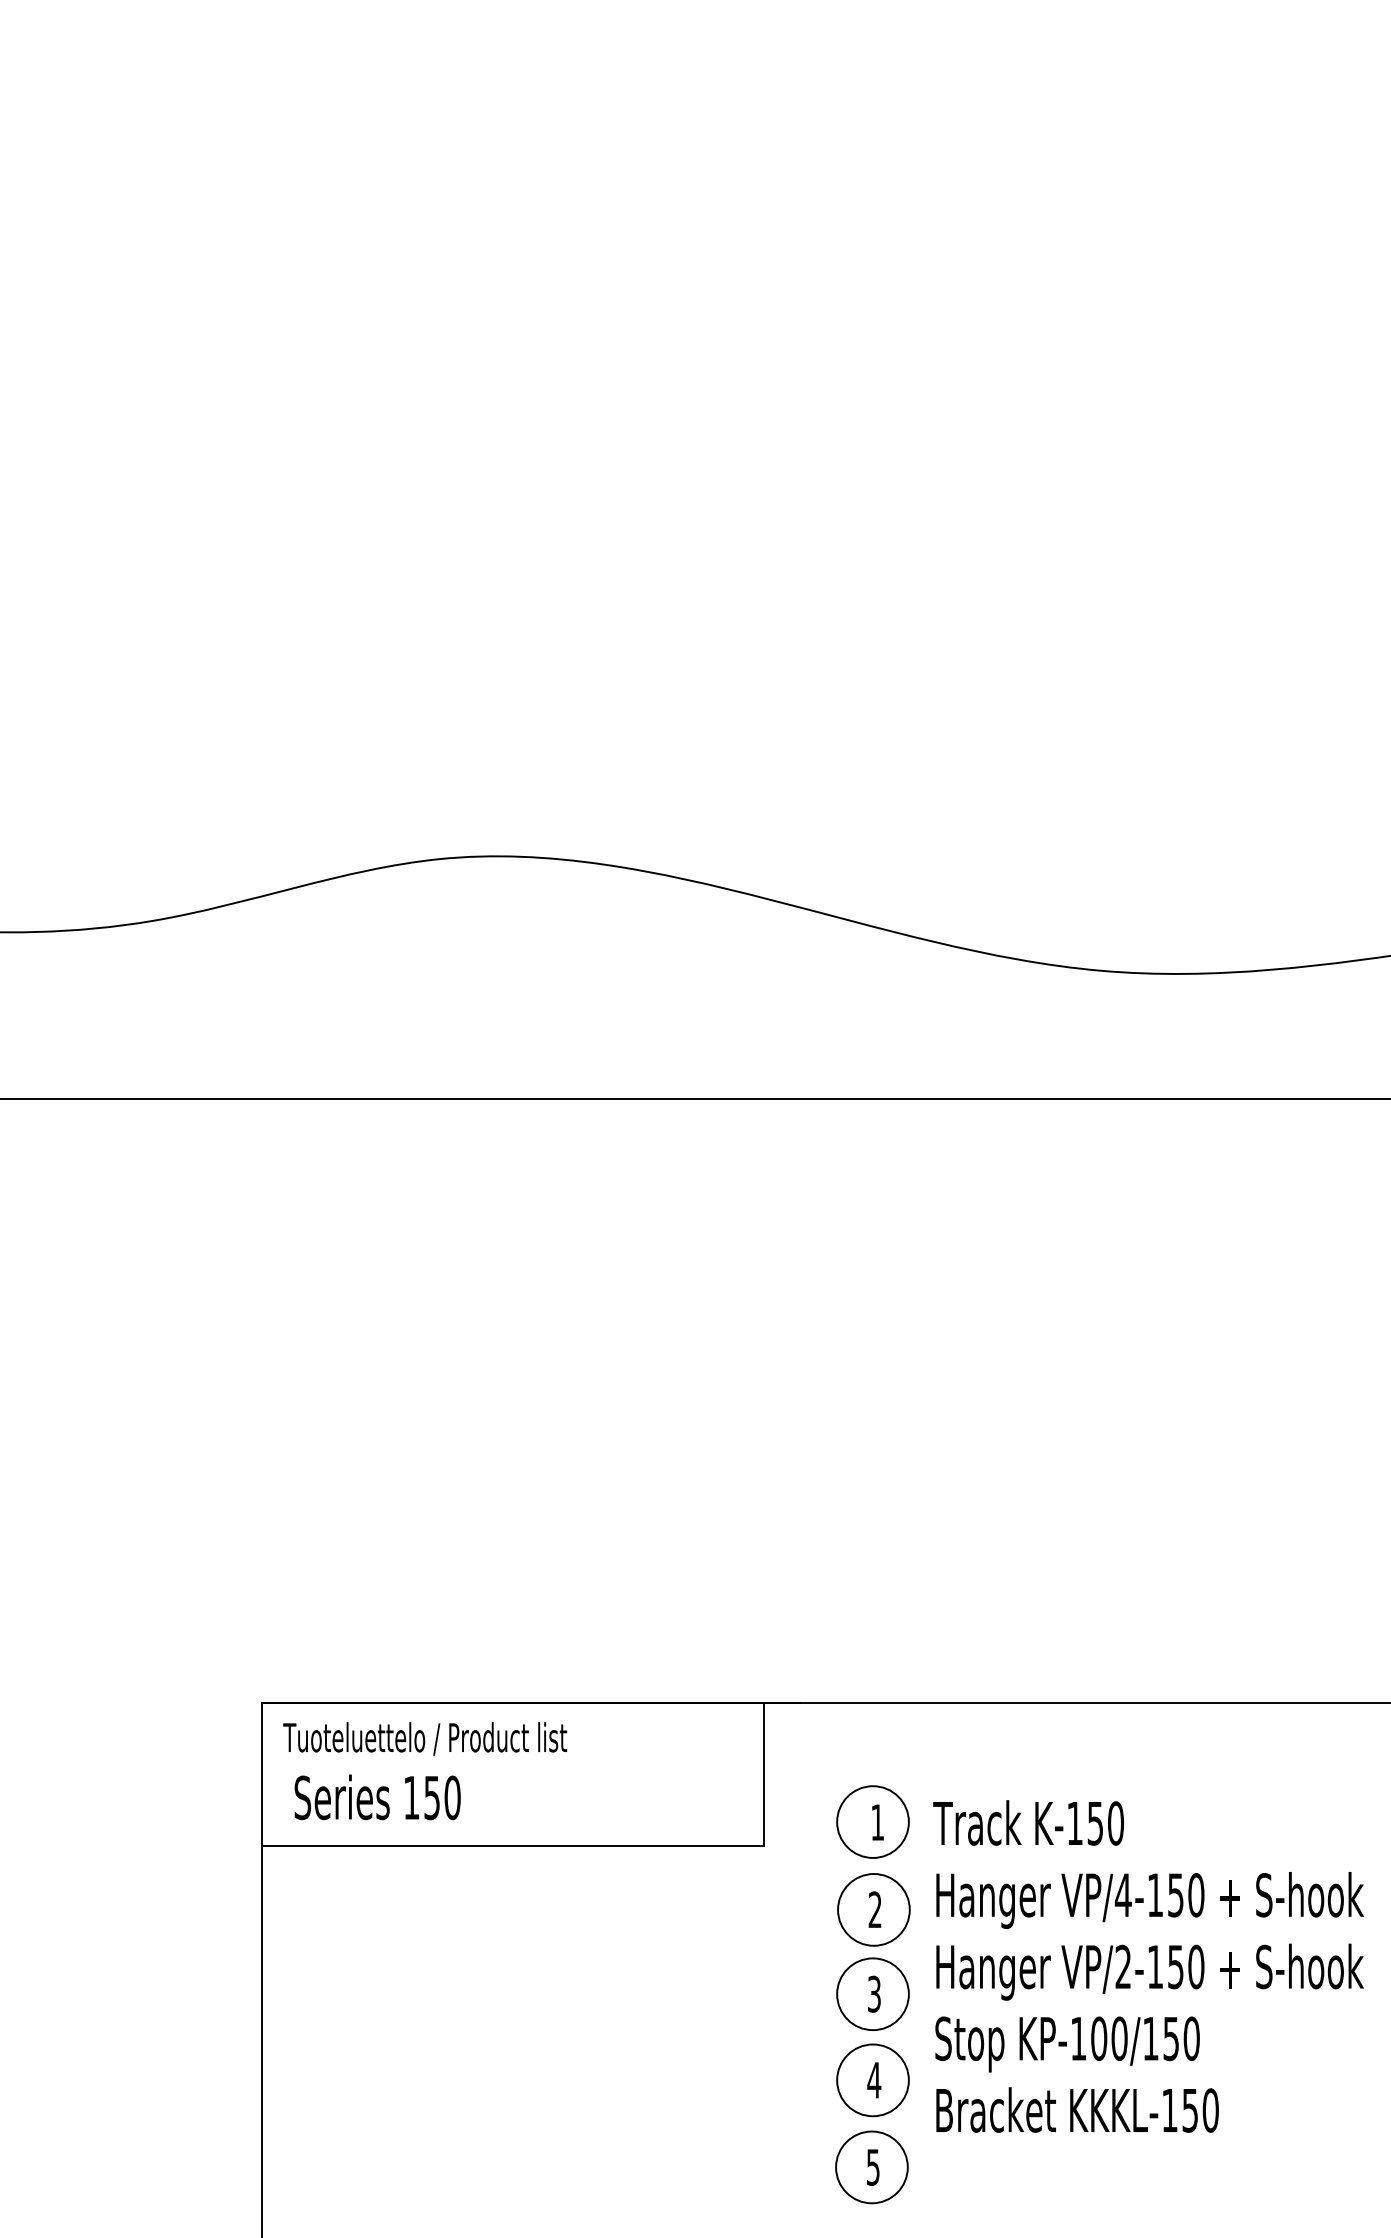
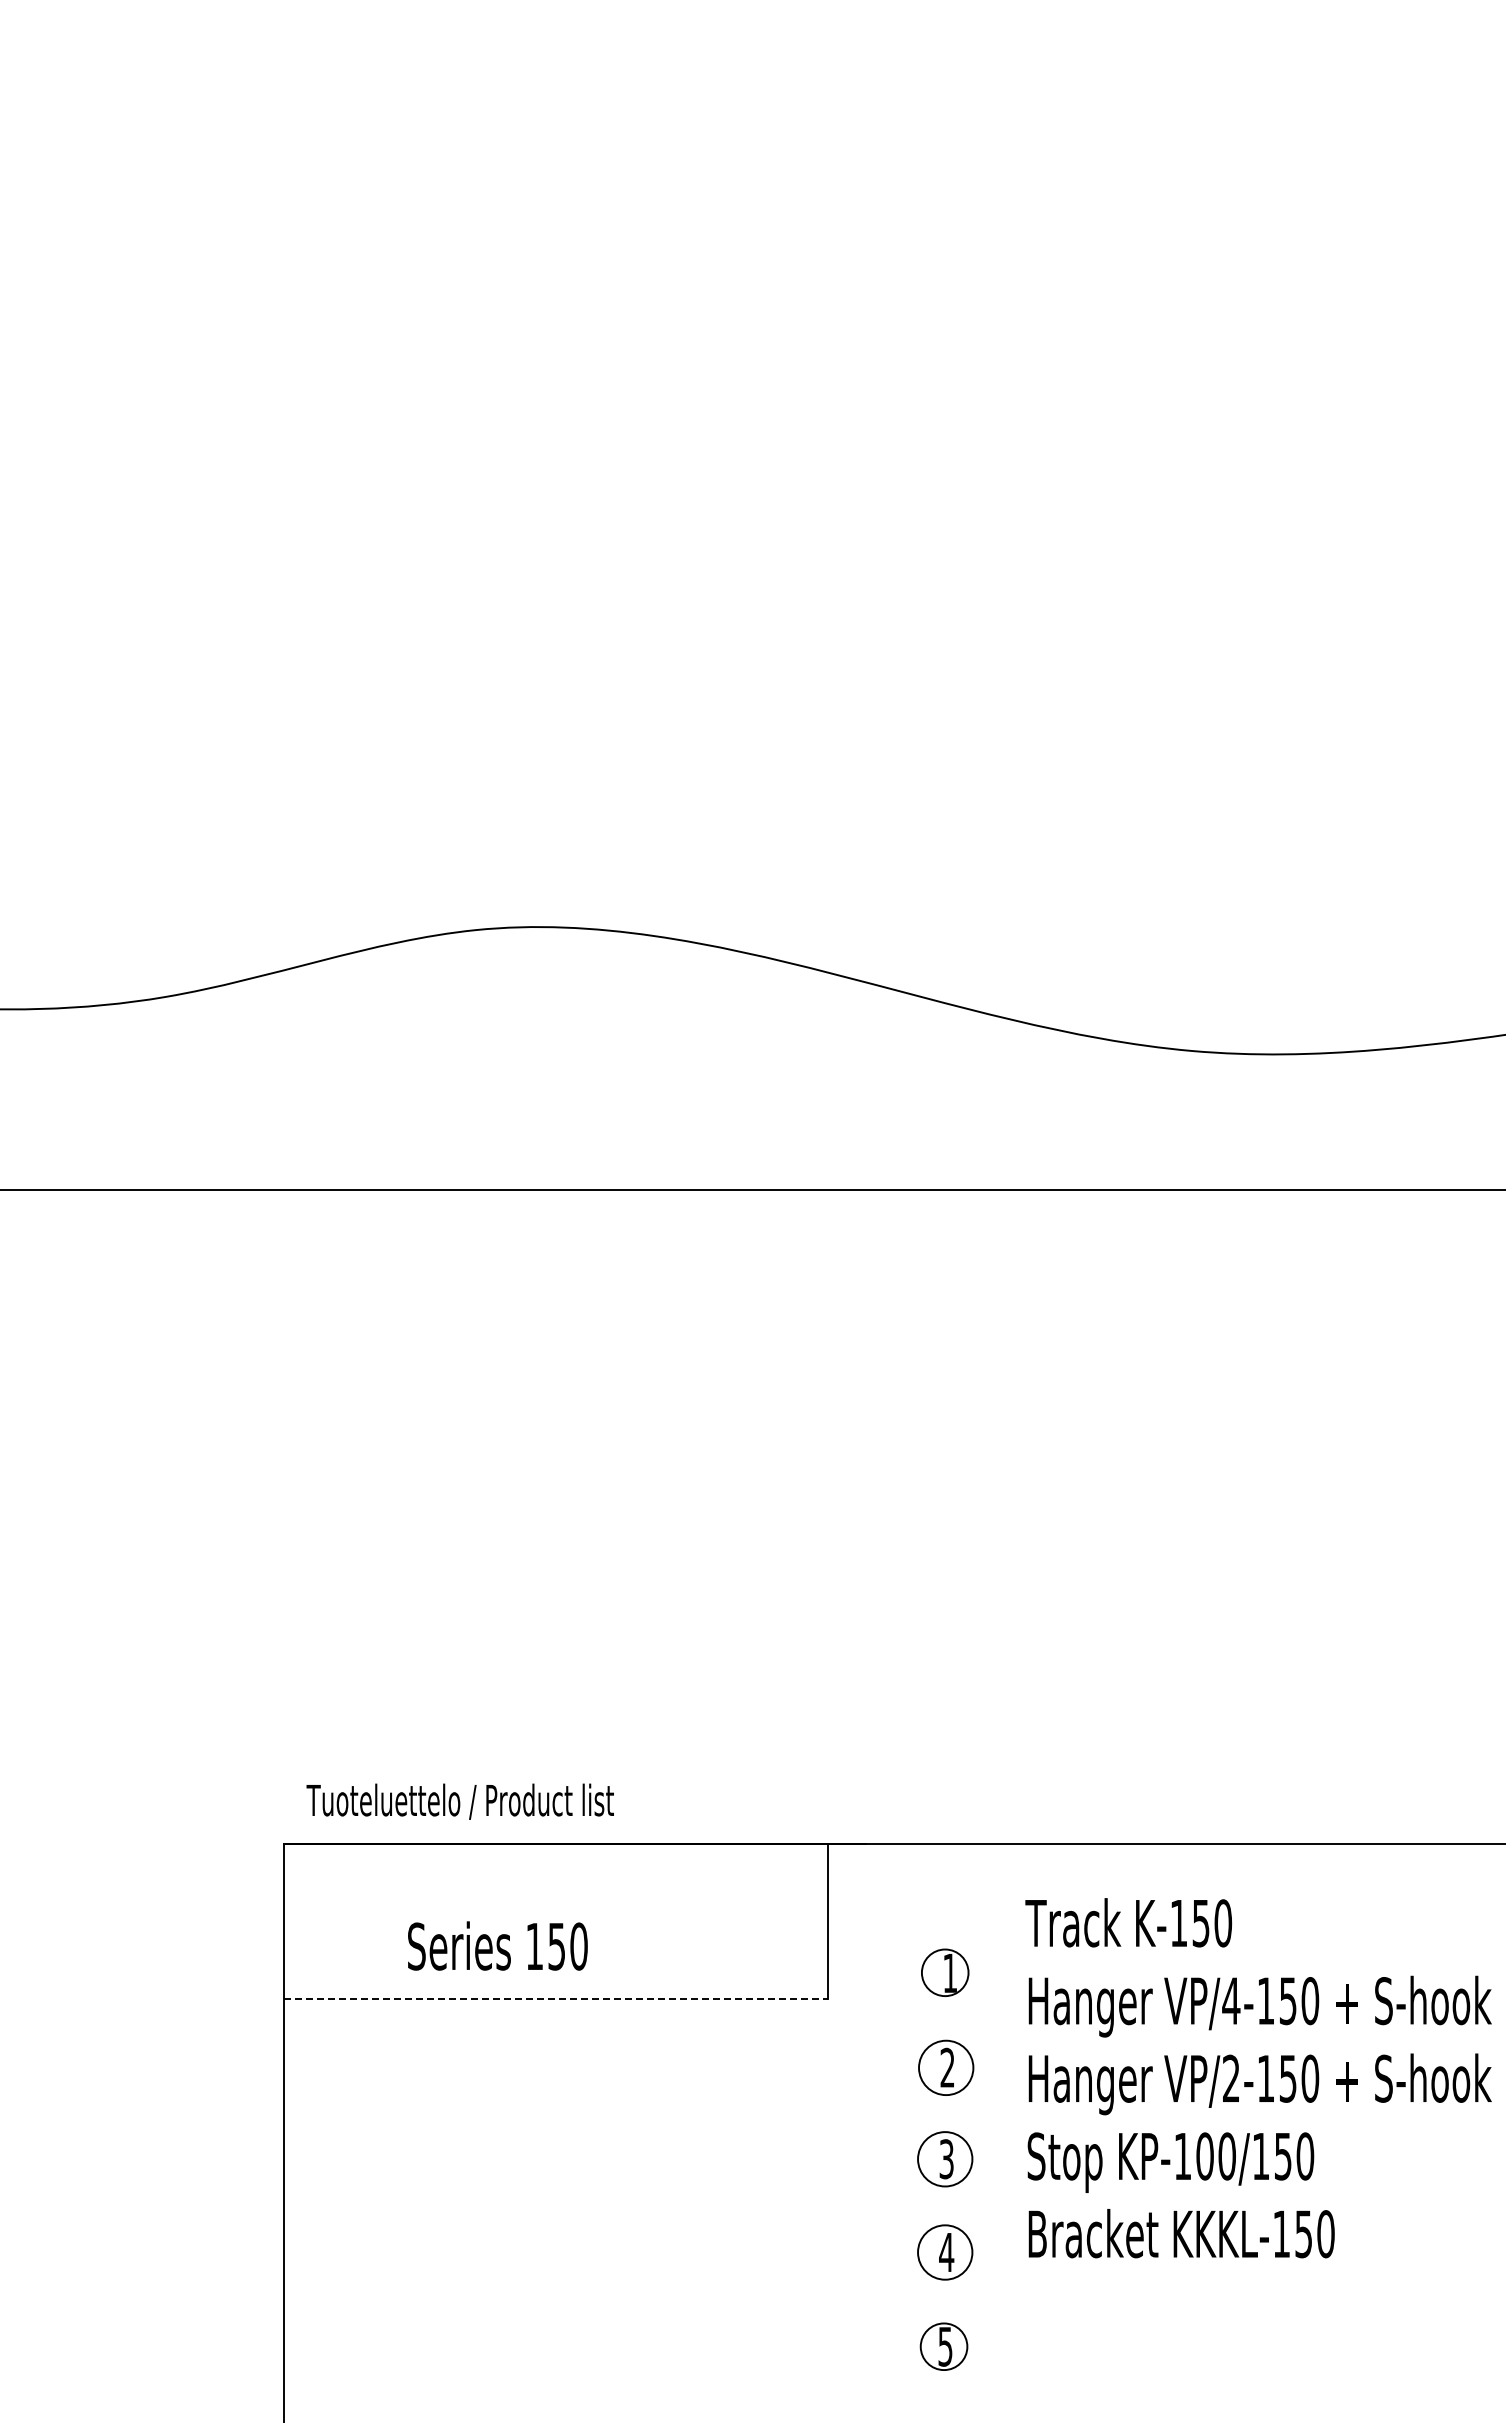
text: (424, 1738) -> (459, 1801), moved
text: (377, 1796) -> (497, 1945), moved
circle: (873, 1821) -> (945, 1972), size x0.6
line: (513, 1846) -> (555, 1999), solid -> dashed
circle: (874, 1909) -> (946, 2067), size x0.7
text: (1148, 1966) -> (1258, 2078), moved
circle: (873, 1994) -> (945, 2159), size x0.7
circle: (873, 2080) -> (945, 2252), size x0.7
circle: (871, 2167) -> (943, 2346), size x0.6

